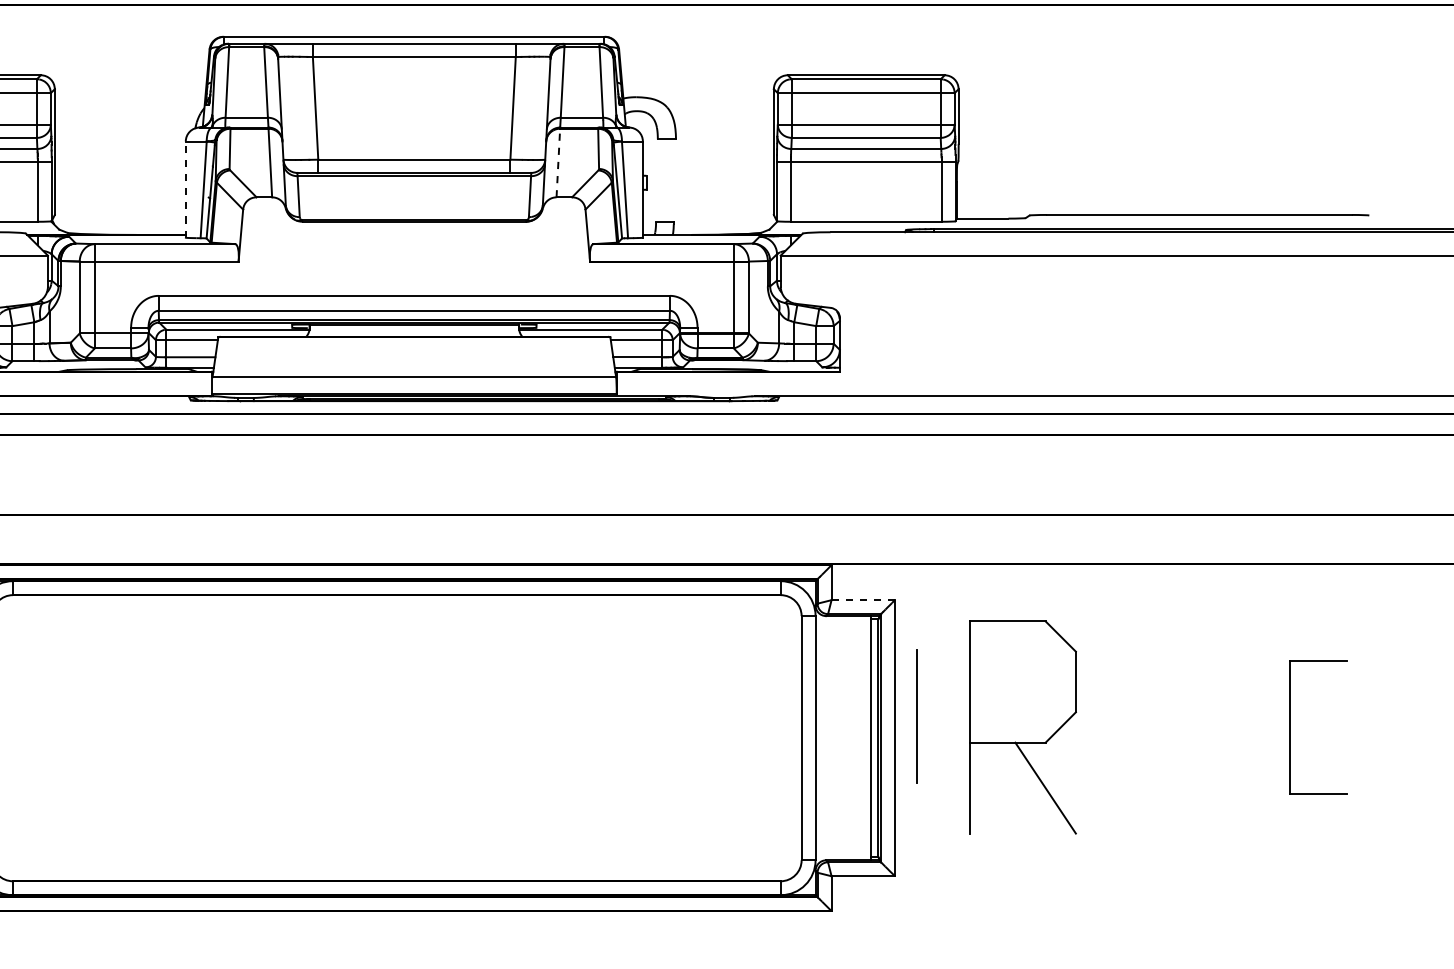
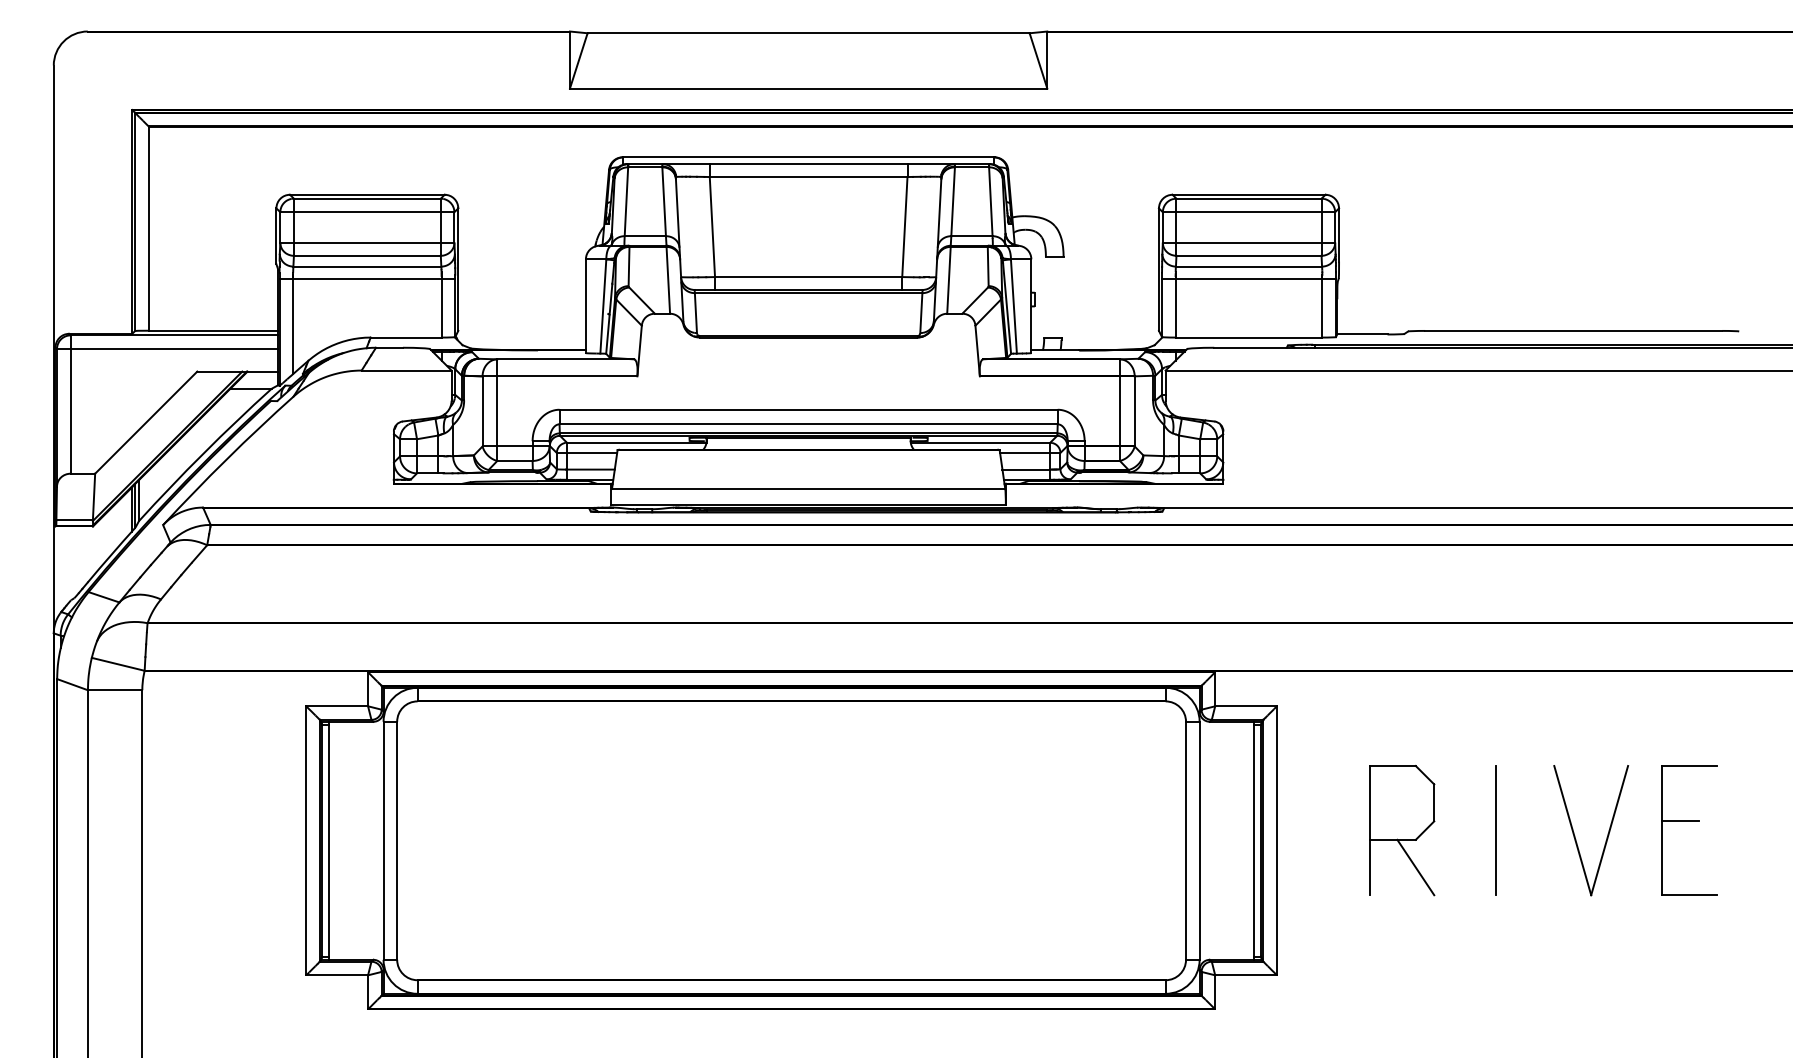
line: (557, 162) -> (948, 279), dashed -> solid
line: (185, 189) -> (585, 306), dashed -> solid
line: (863, 600) -> (1246, 706), dashed -> solid
line: (917, 716) -> (1495, 830), moved
line: (1308, 718) -> (1679, 821), added
part: (1023, 727) -> (1402, 830), size x0.62
part: (1234, 730) -> (1607, 833), added

